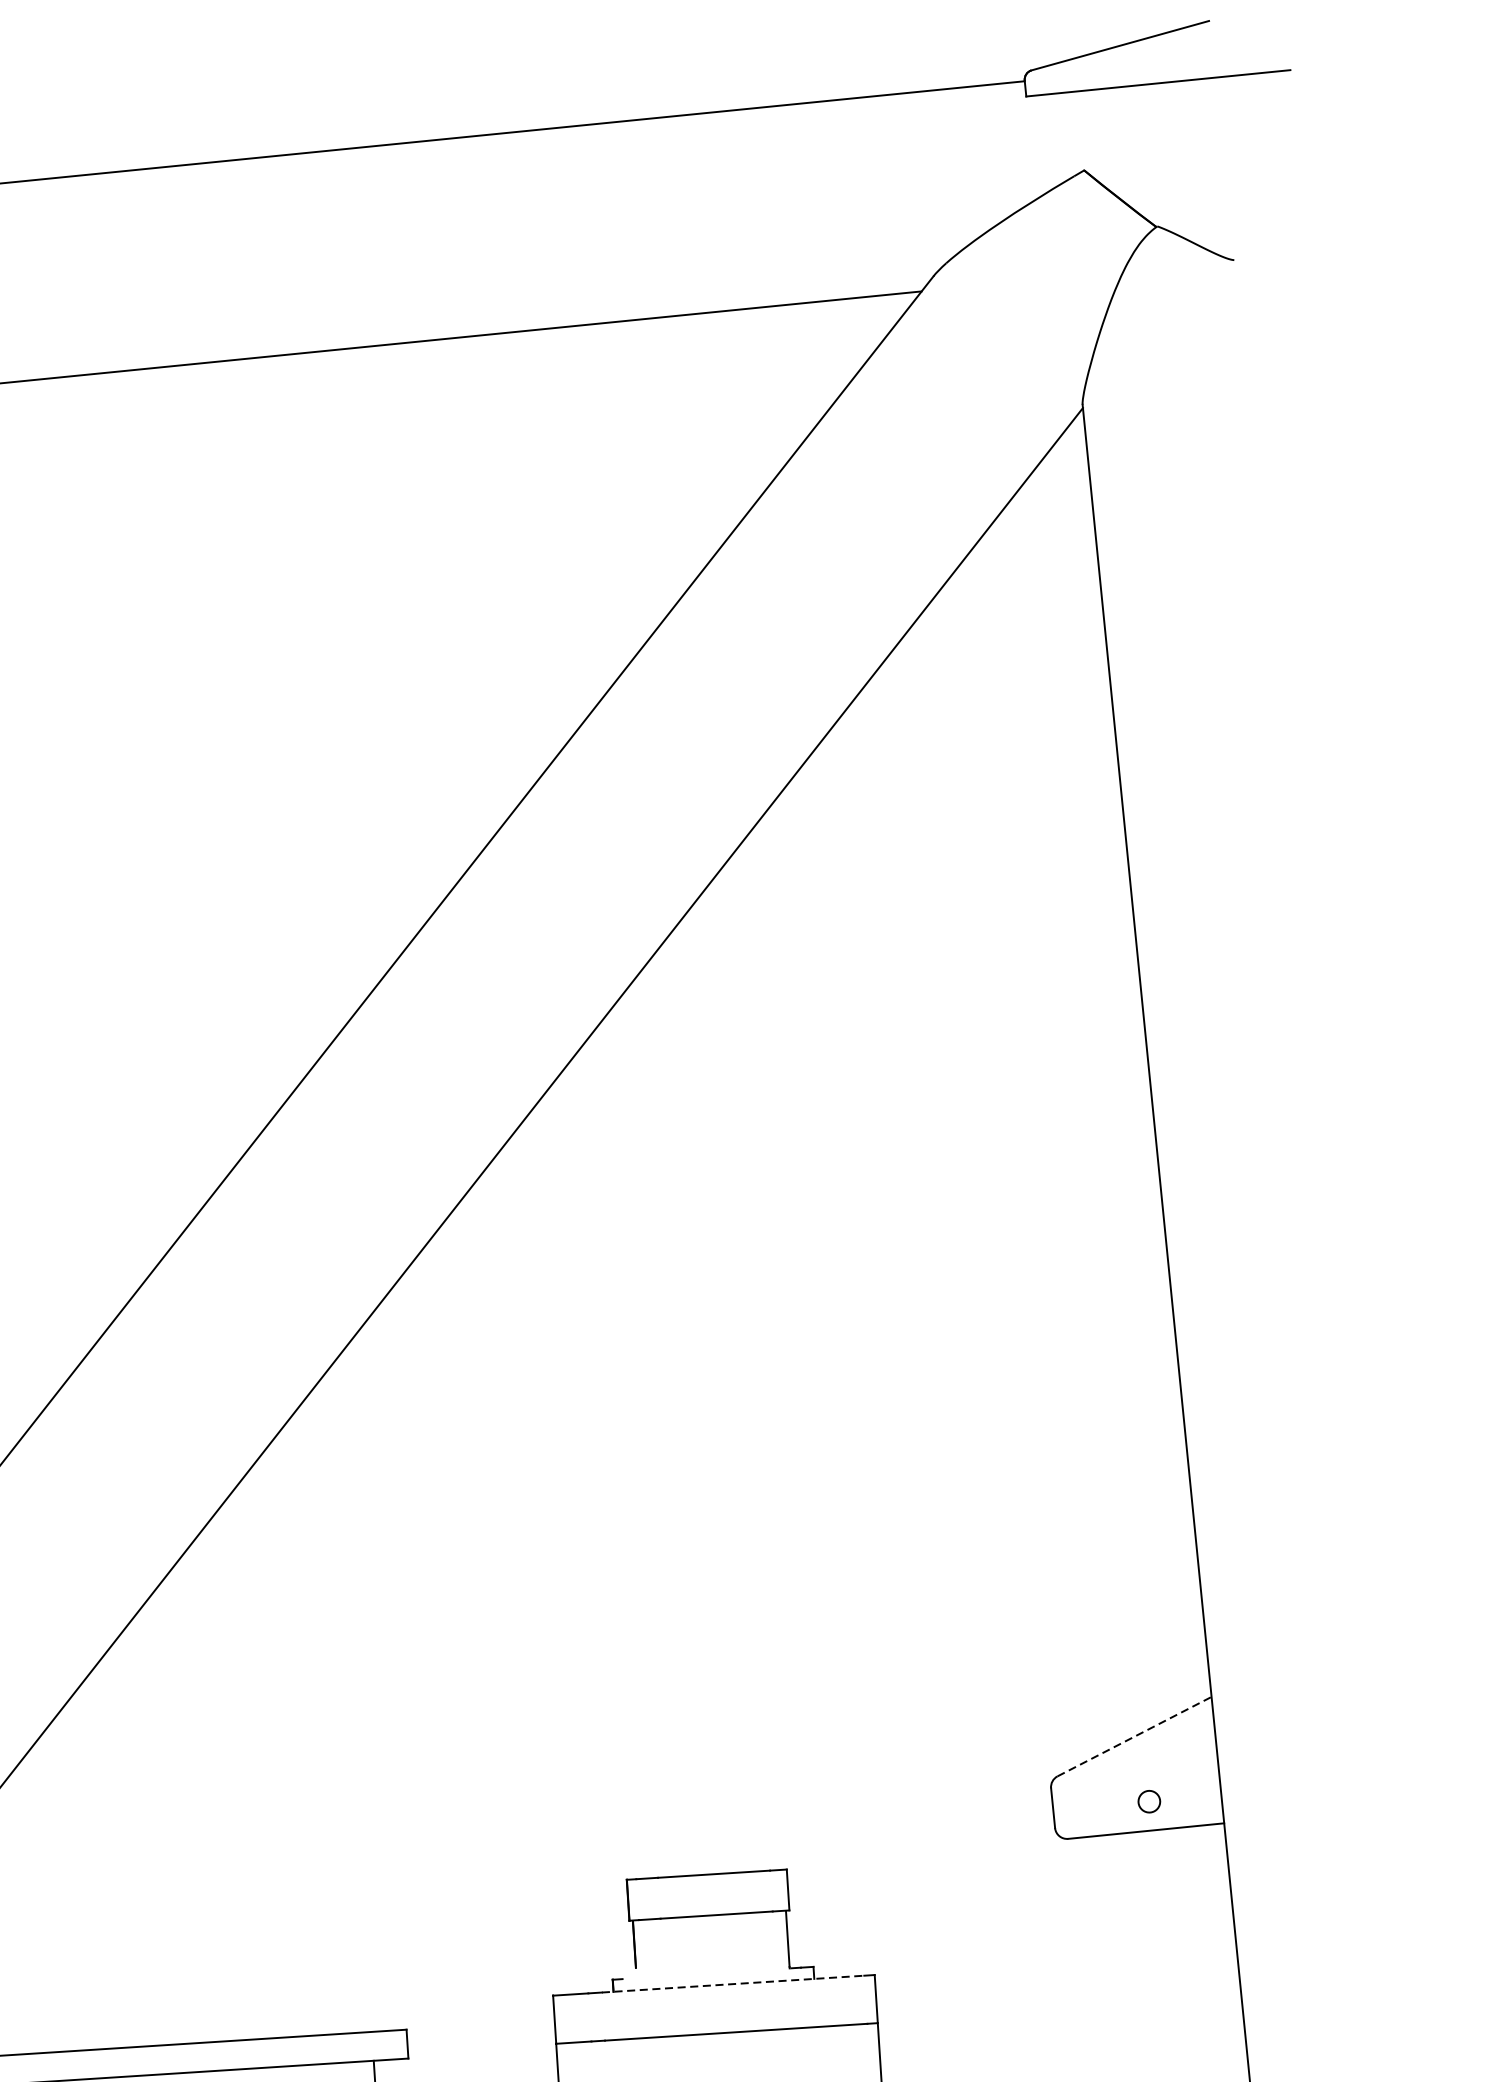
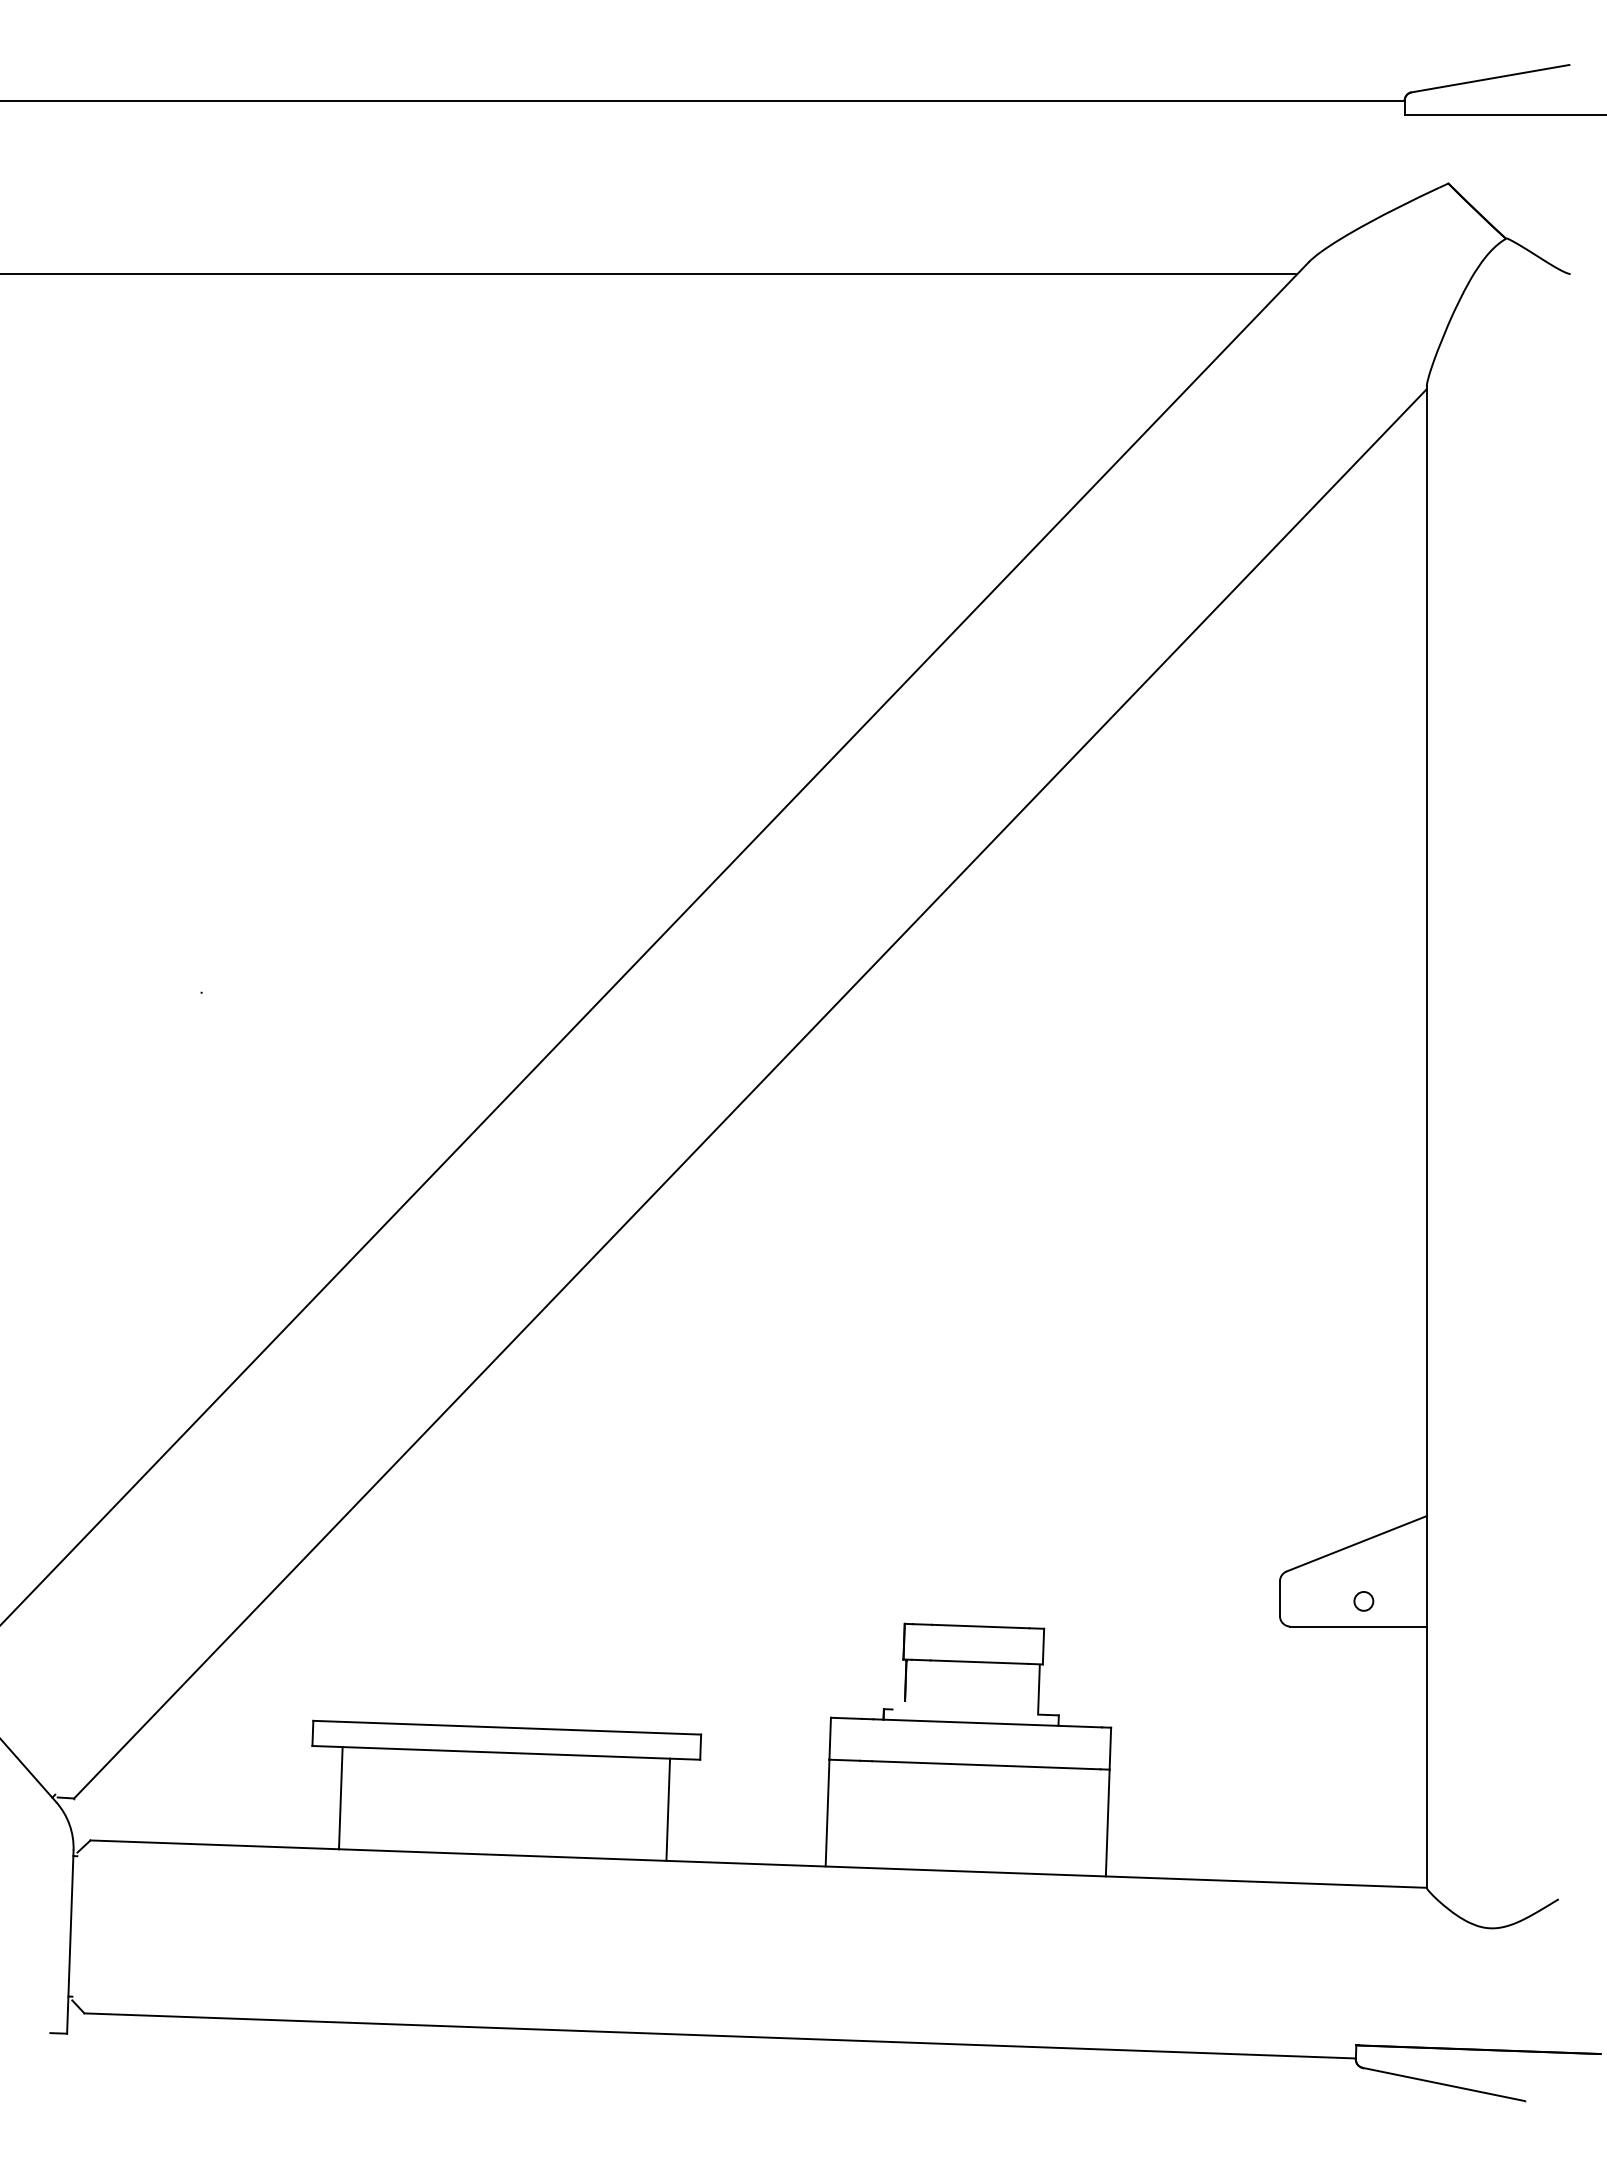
line: (1135, 1736) -> (1357, 1543), dashed -> solid
line: (733, 1984) -> (988, 1723), dashed -> solid

